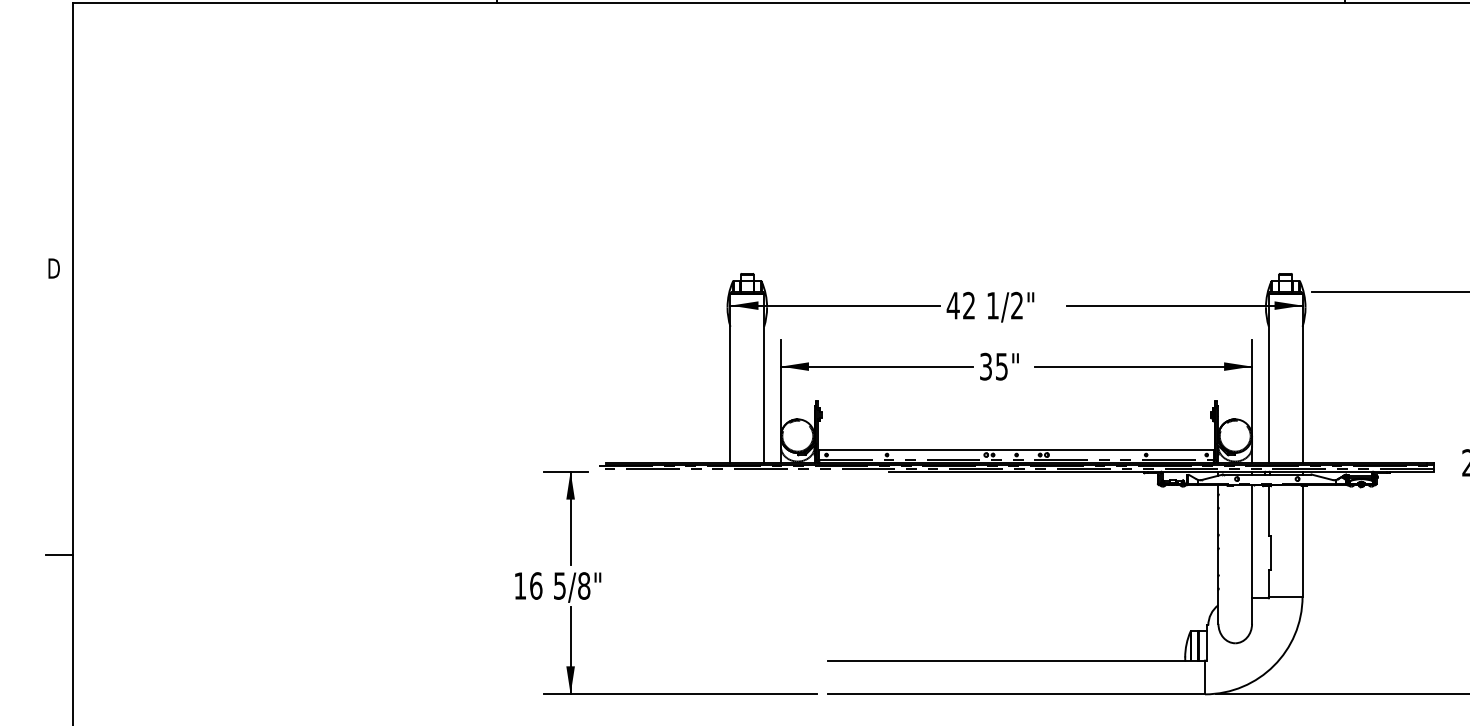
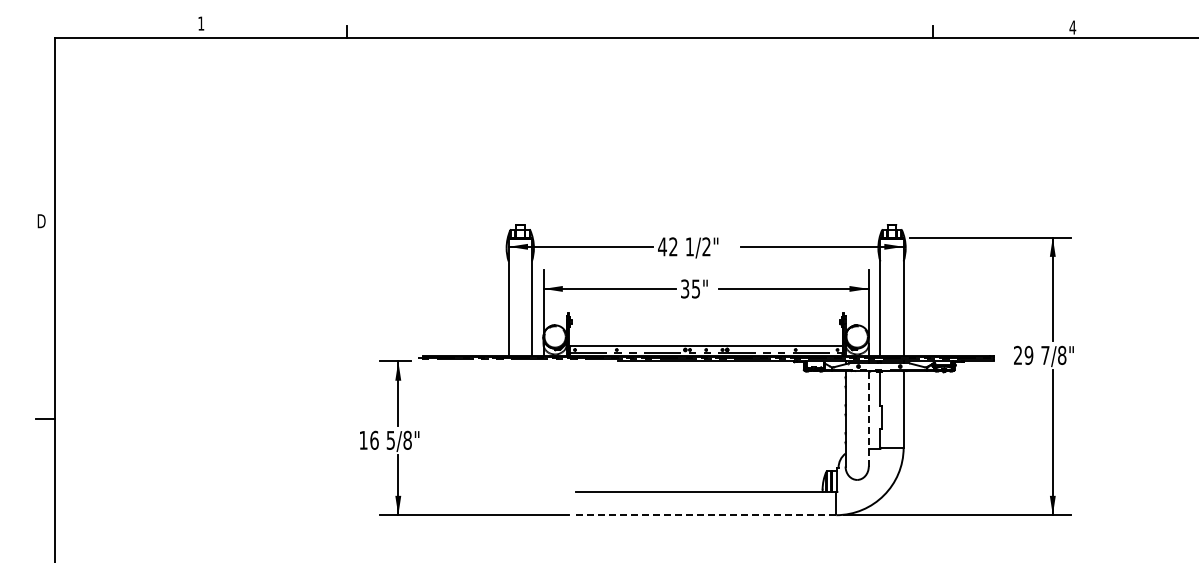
line: (1251, 554) -> (868, 418), solid -> dashed
line: (1017, 694) -> (706, 515), solid -> dashed

